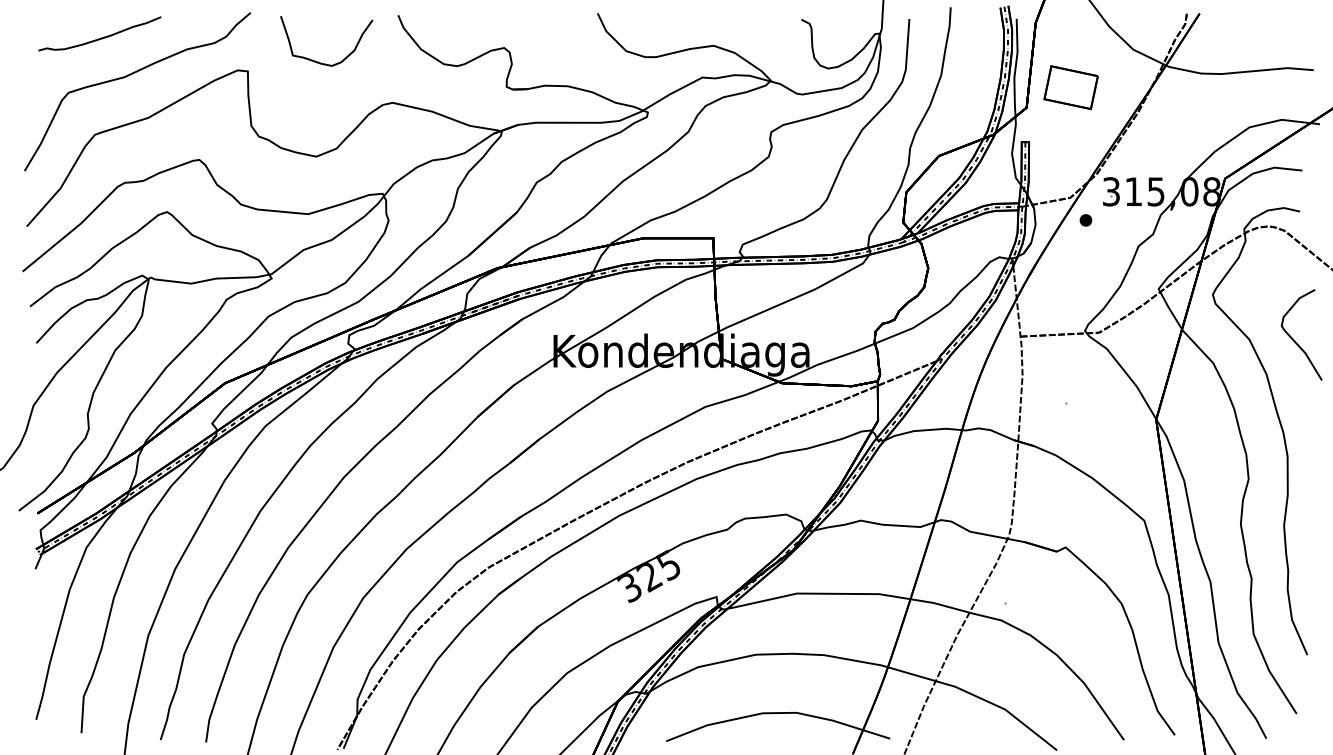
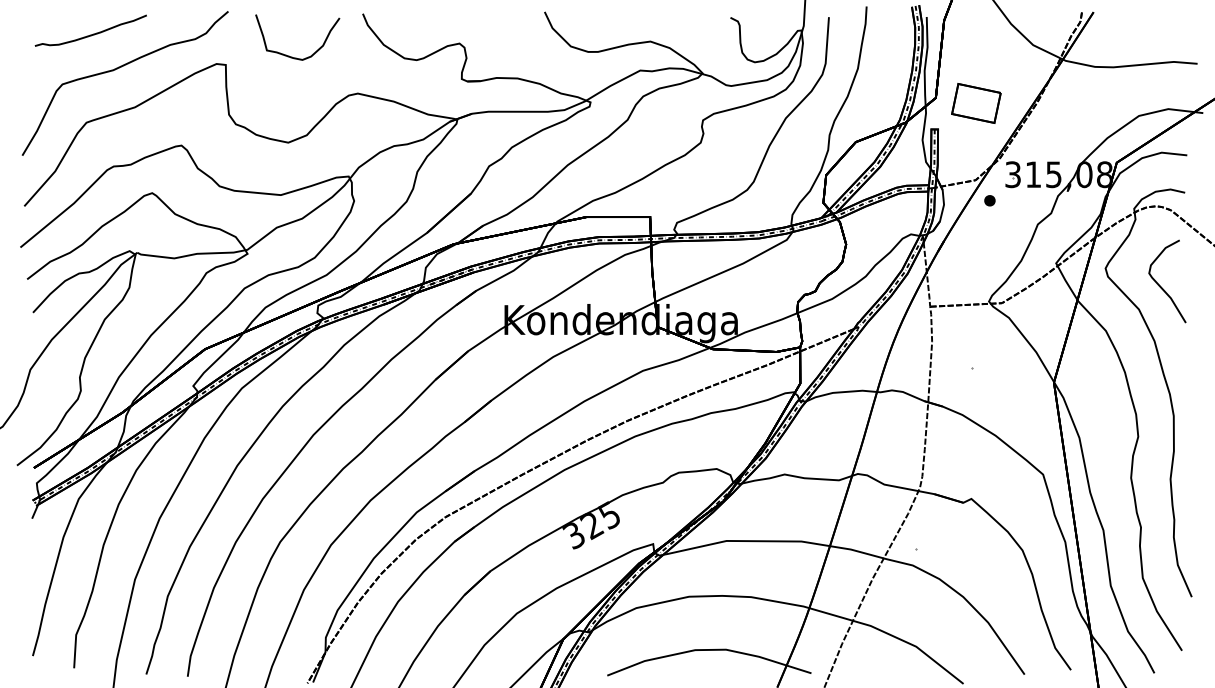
part: (1070, 87) -> (975, 103), moved
curve: (1295, 340) -> (1161, 286), moved

